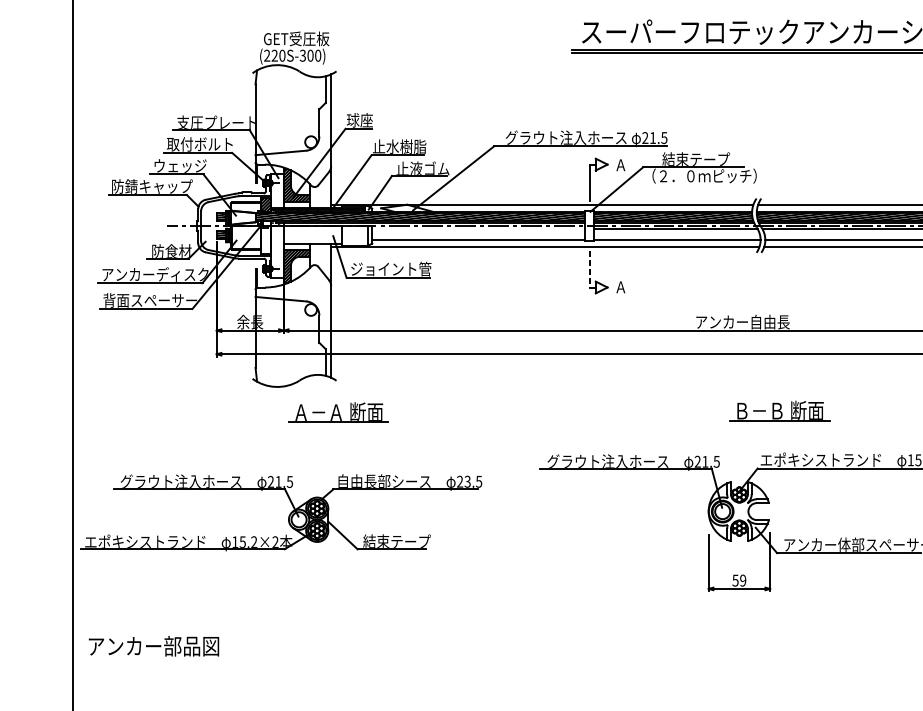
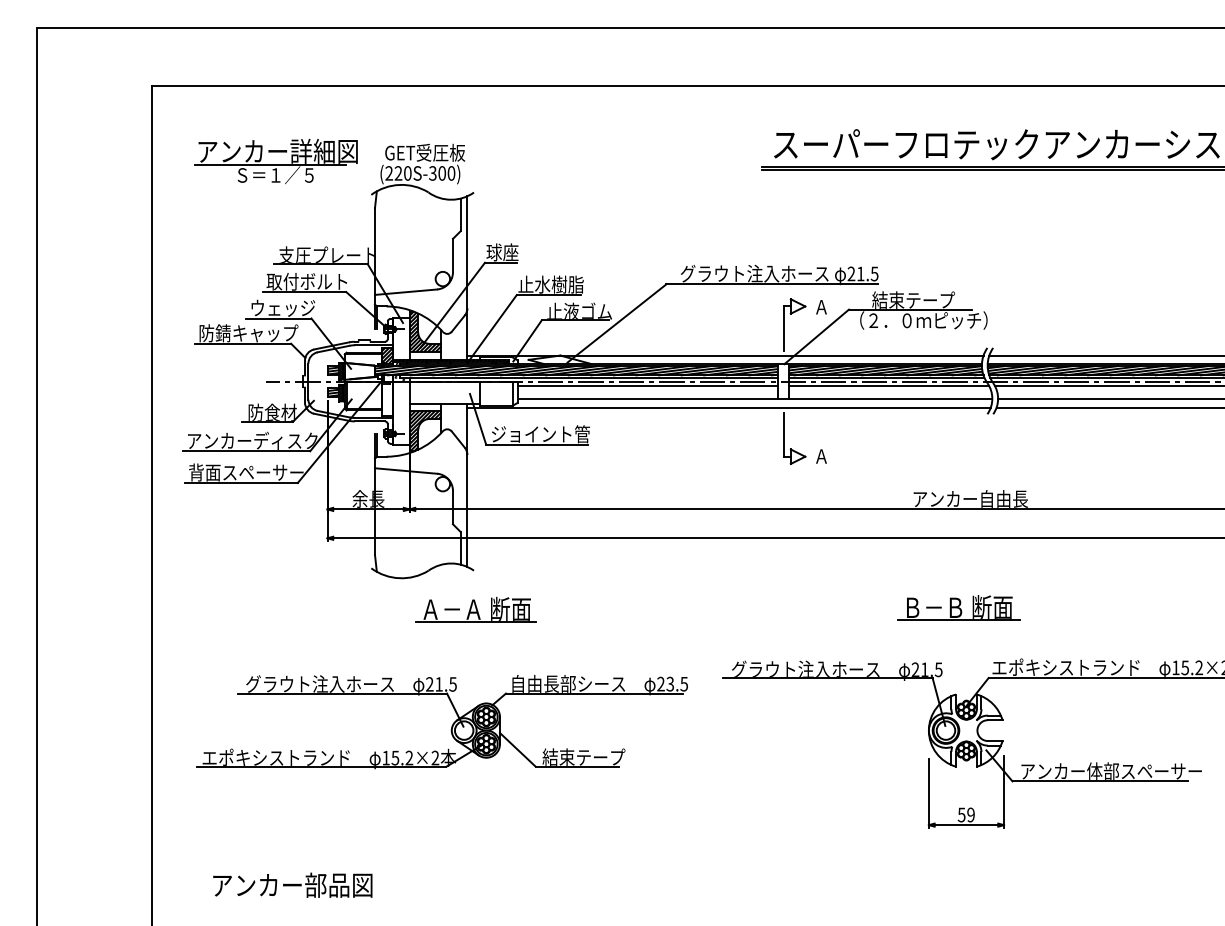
part: (174, 46) -> (275, 161), added
line: (478, 229) -> (647, 385), added
line: (589, 270) -> (783, 435), dashed -> solid
part: (779, 410) -> (958, 607), moved
part: (288, 515) -> (451, 725), moved
text: (153, 645) -> (292, 884), moved

